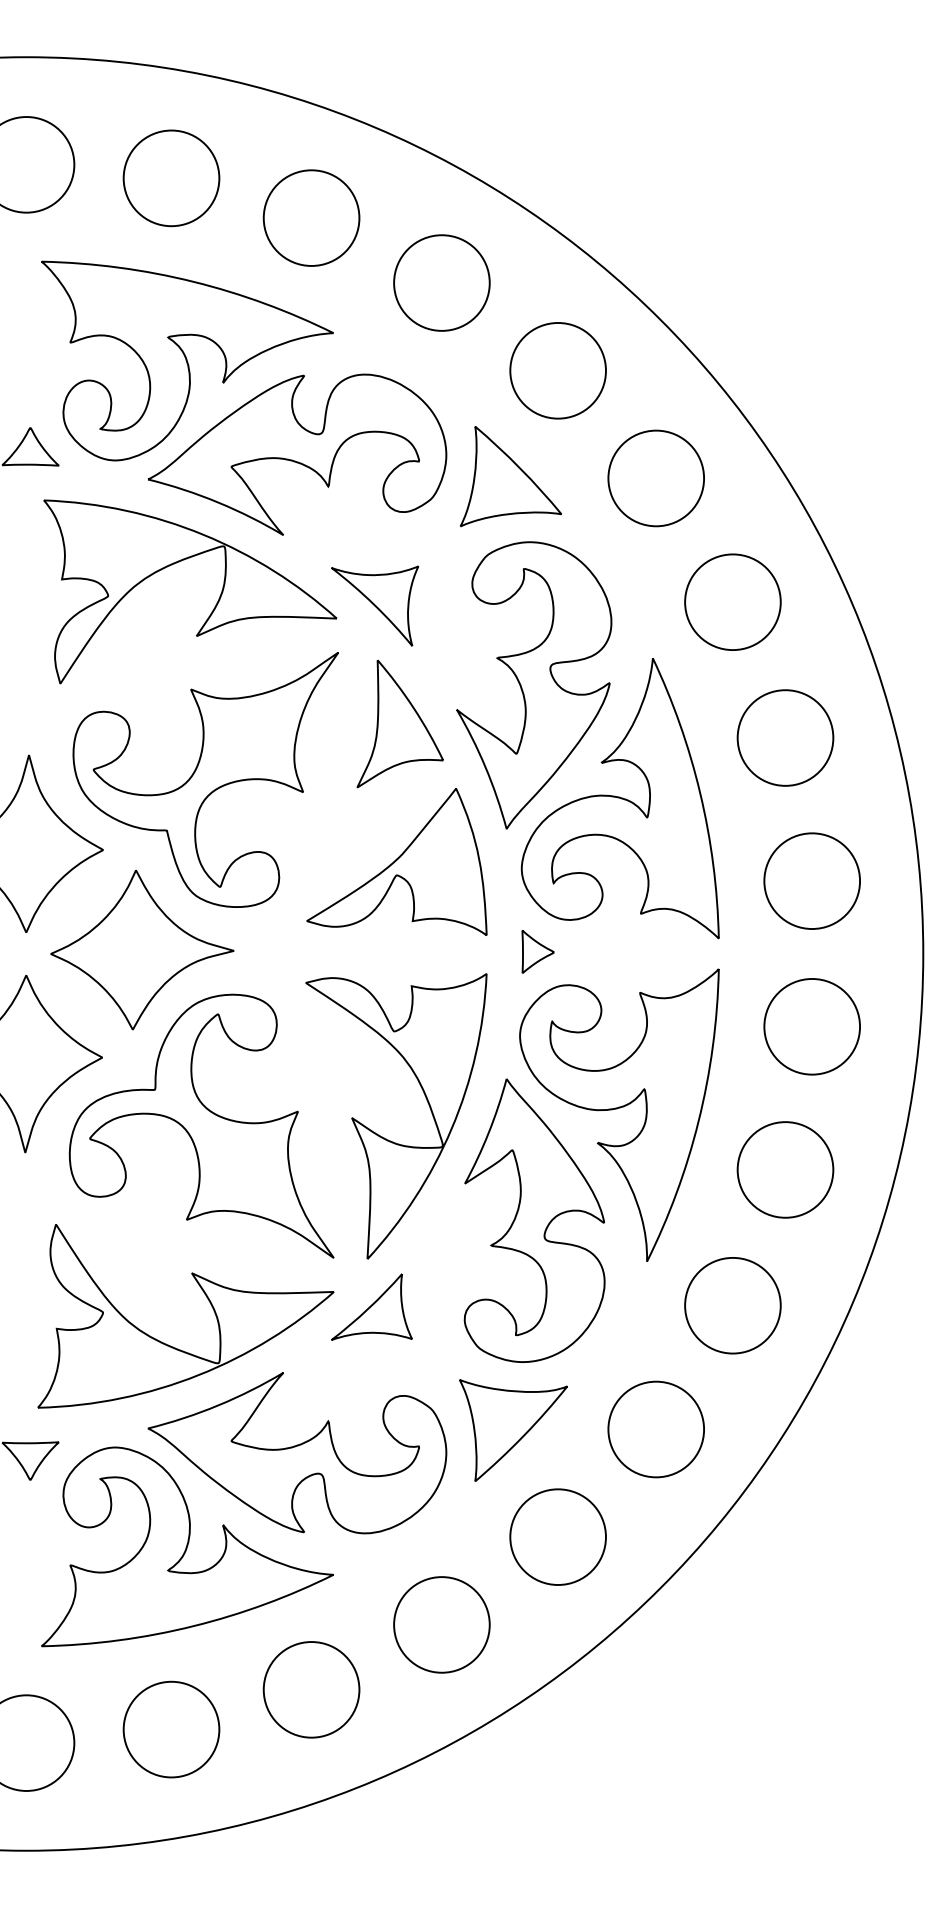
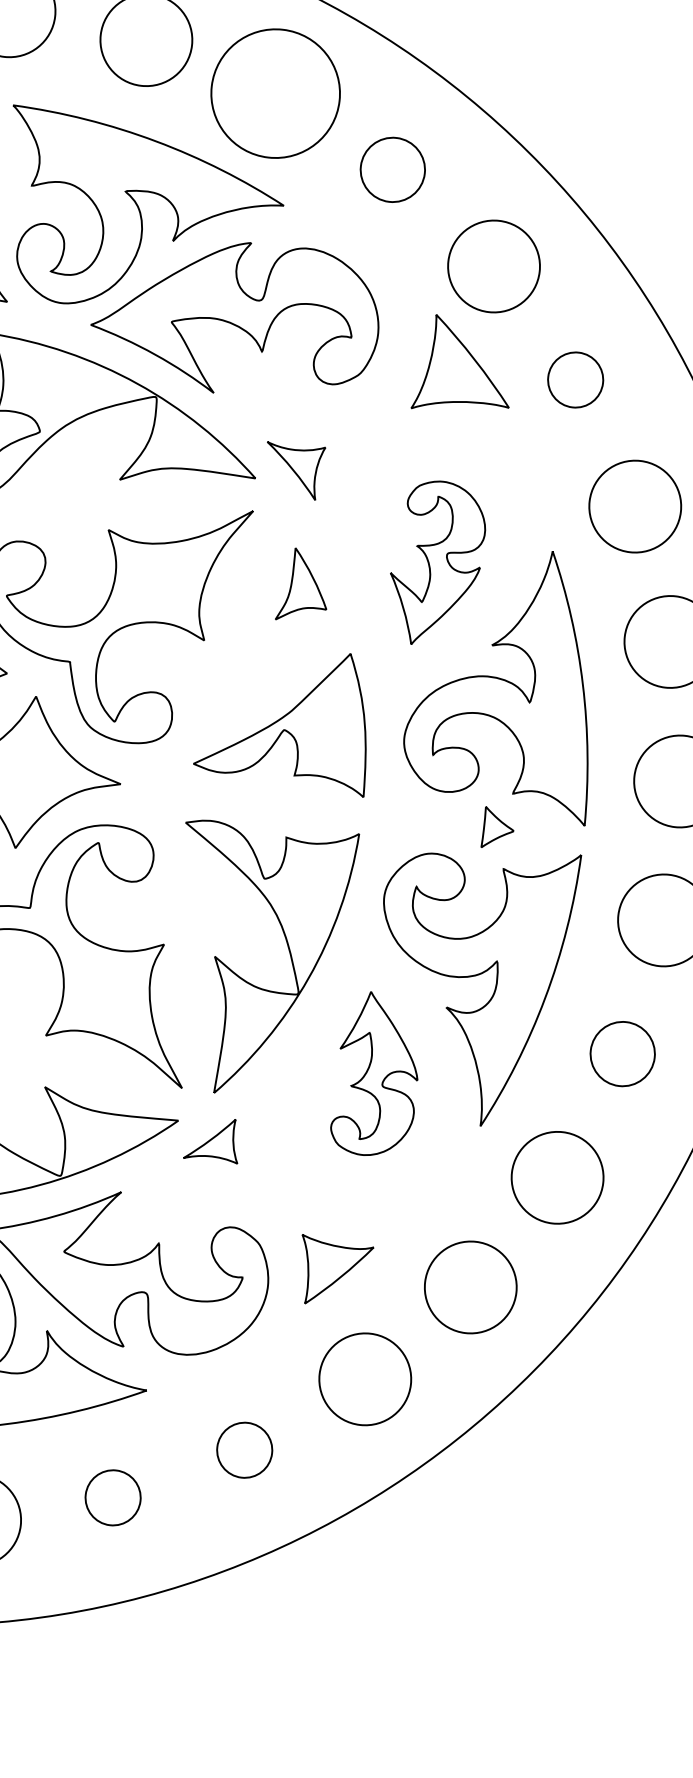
part: (311, 217) -> (275, 92), size x1.4
part: (441, 282) -> (392, 169), size x0.7
part: (511, 476) -> (465, 366), moved
part: (655, 478) -> (575, 379), size x0.6
part: (375, 605) -> (293, 470), size x0.7
part: (534, 685) -> (436, 564), size x0.6
part: (399, 723) -> (303, 585), size x0.6
part: (537, 951) -> (498, 828), moved
part: (785, 1169) -> (622, 1053), size x0.7
part: (534, 1220) -> (377, 1074), size x0.6
part: (371, 1306) -> (212, 1138), size x0.7
part: (513, 1430) -> (334, 1272), size x0.7
part: (441, 1624) -> (244, 1449), size x0.6
part: (311, 1689) -> (113, 1497), size x0.6

